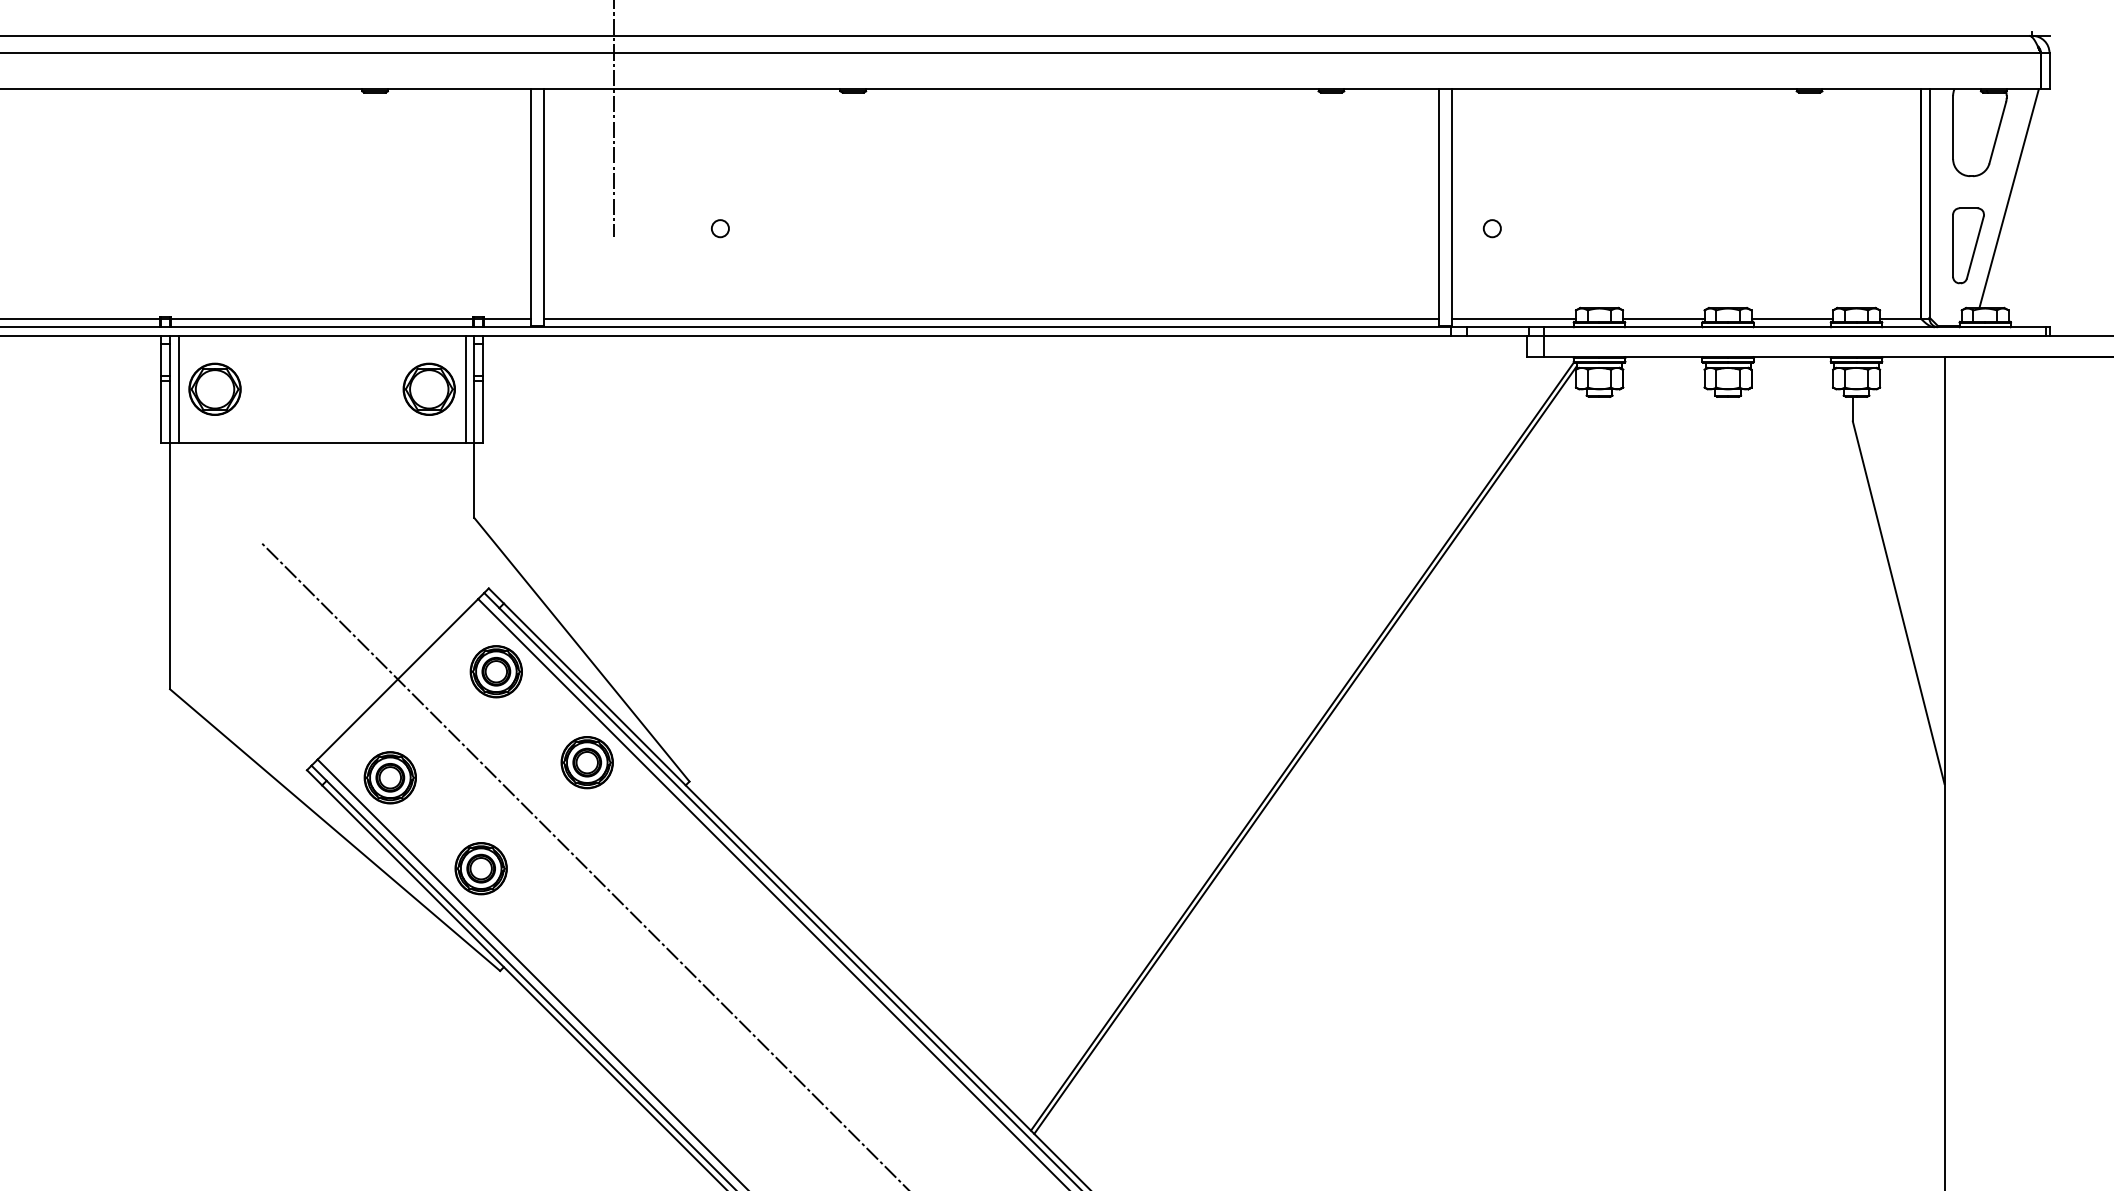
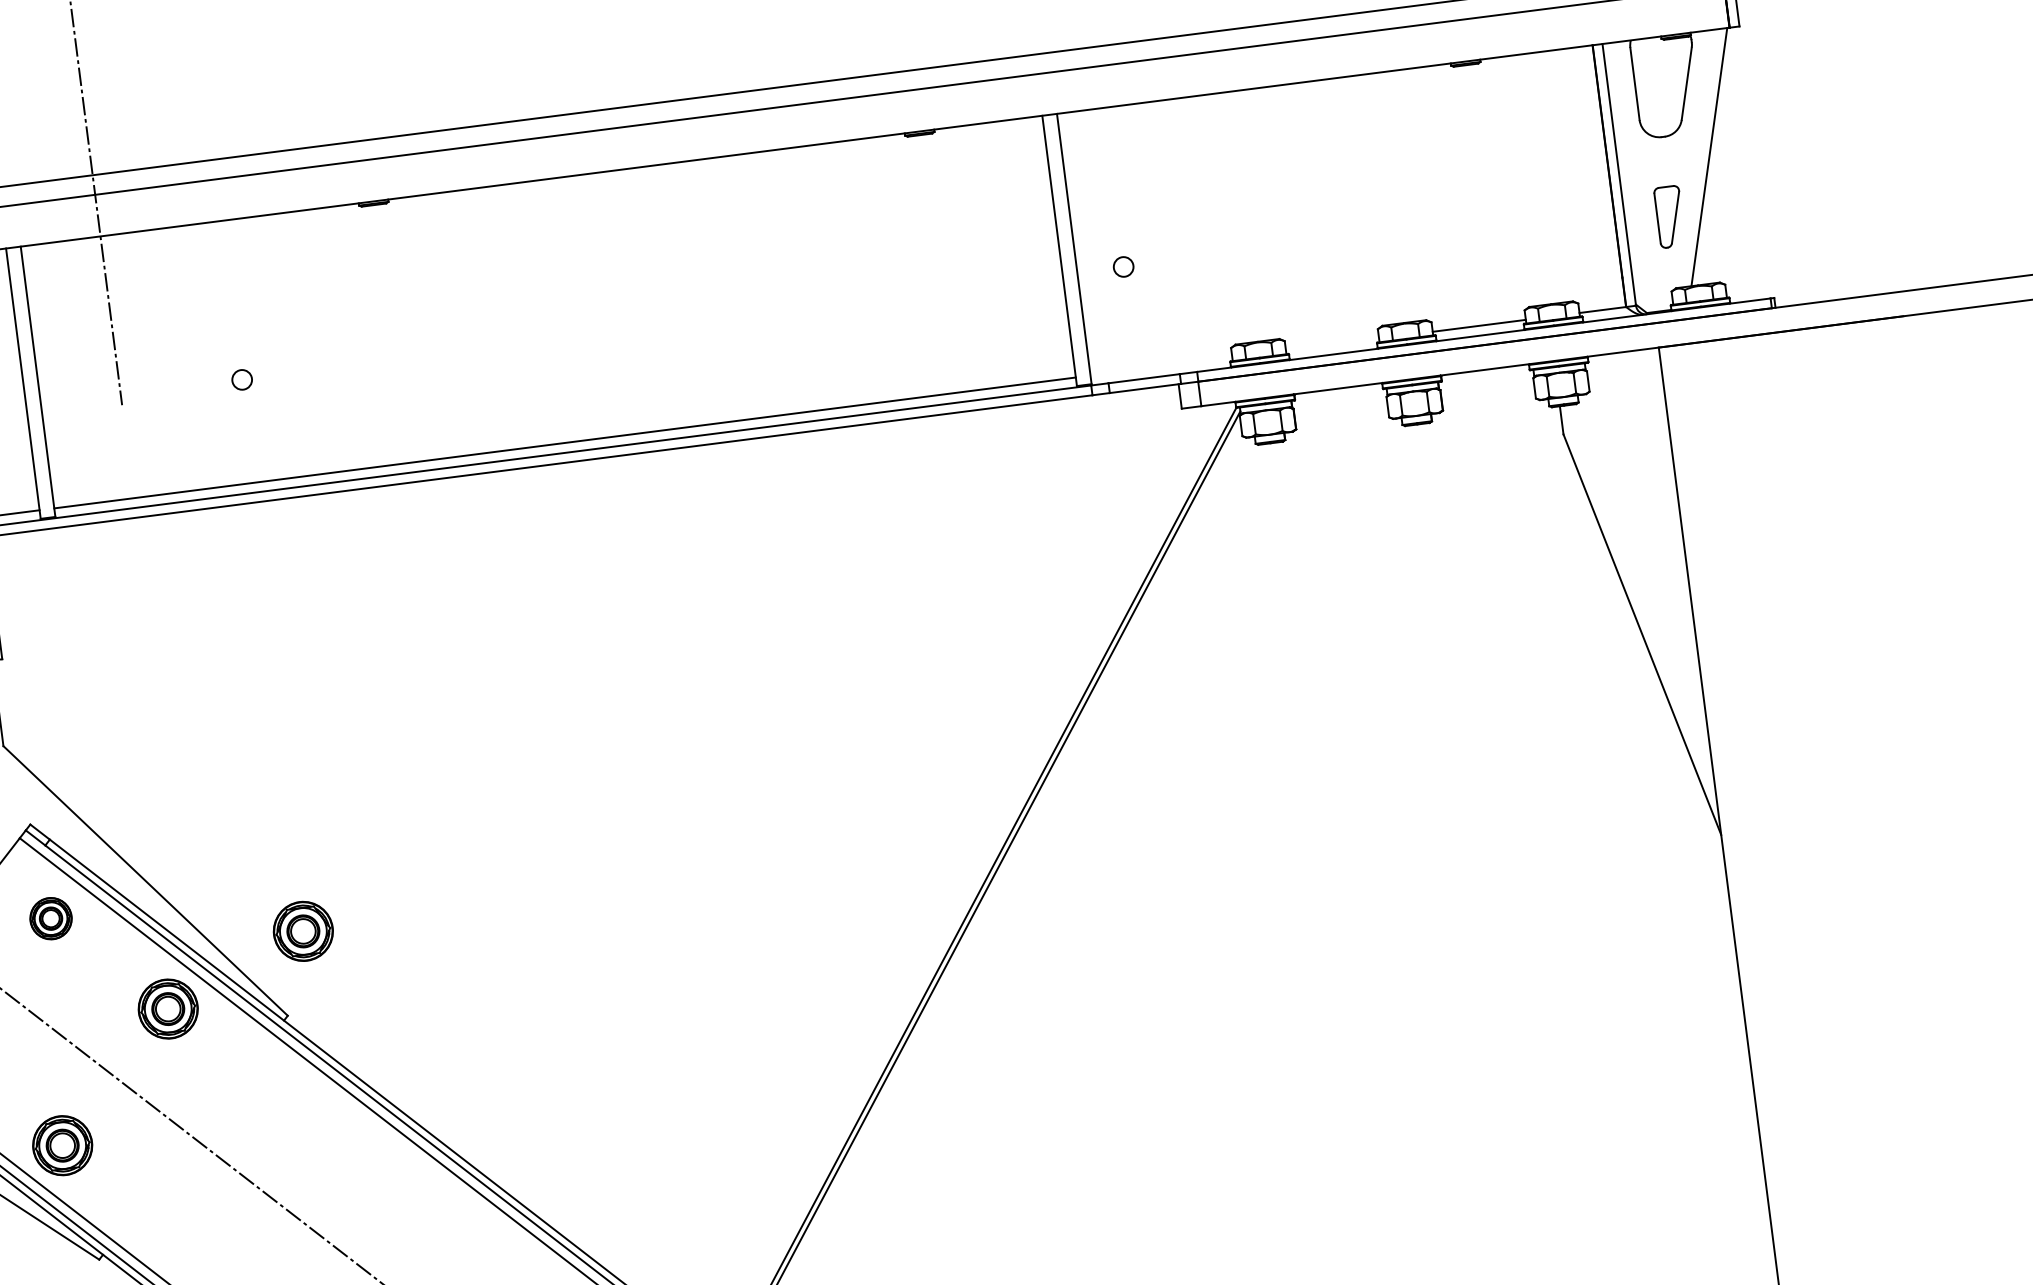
part: (1968, 245) -> (1669, 216), size x0.7
line: (1513, 318) -> (1160, 366), removed
line: (1663, 318) -> (1332, 344), removed
part: (495, 671) -> (50, 918), size x0.7
part: (711, 710) -> (302, 931), added

